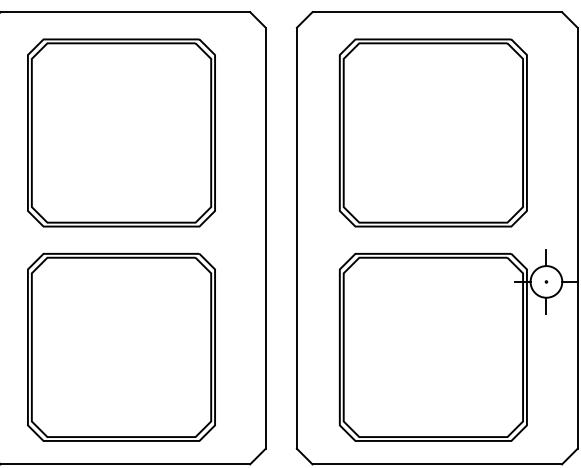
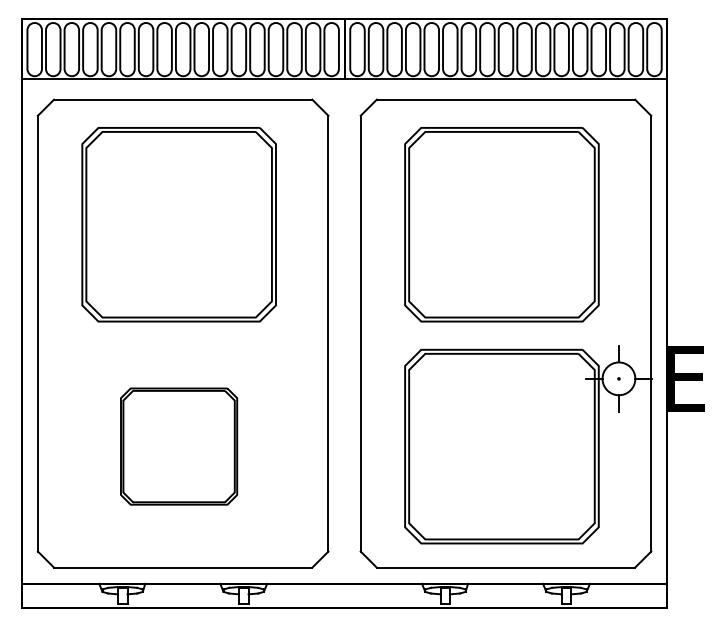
part: (120, 347) -> (178, 446), size x0.6

